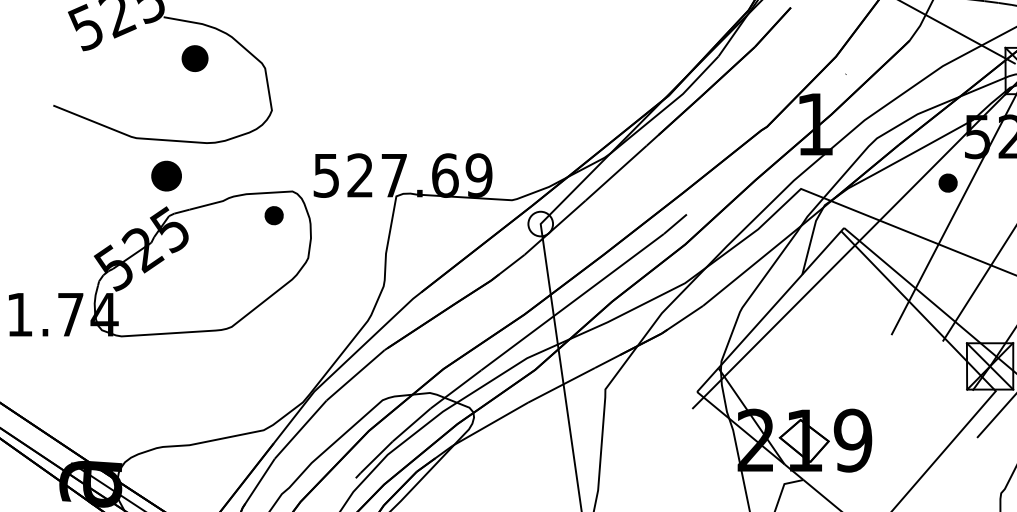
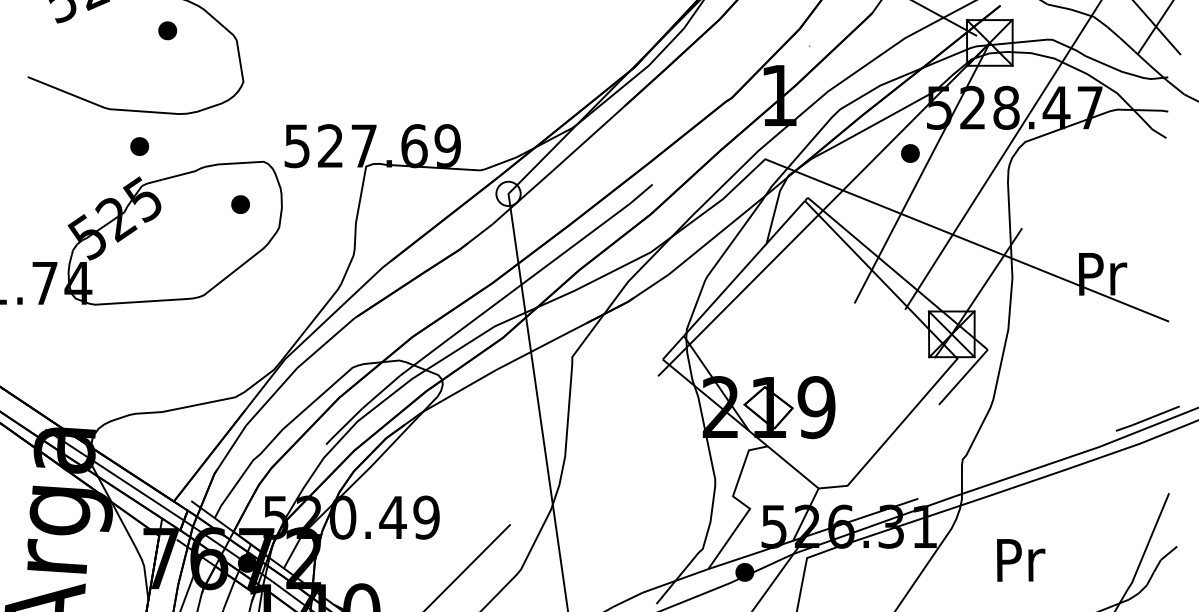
part: (194, 58) -> (167, 30), size x0.71
part: (166, 176) -> (139, 146), size x0.62
part: (274, 215) -> (240, 204), moved

